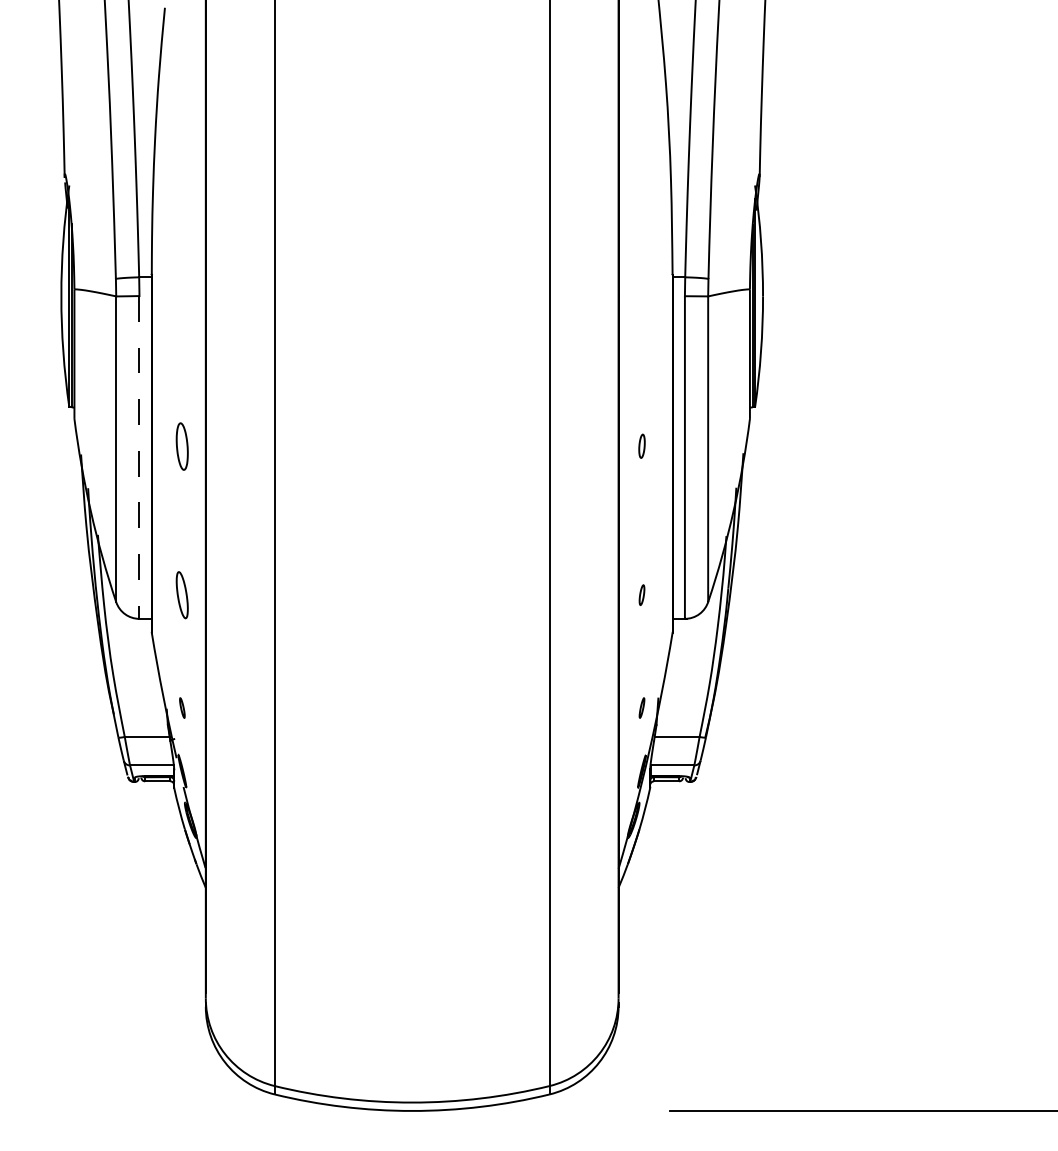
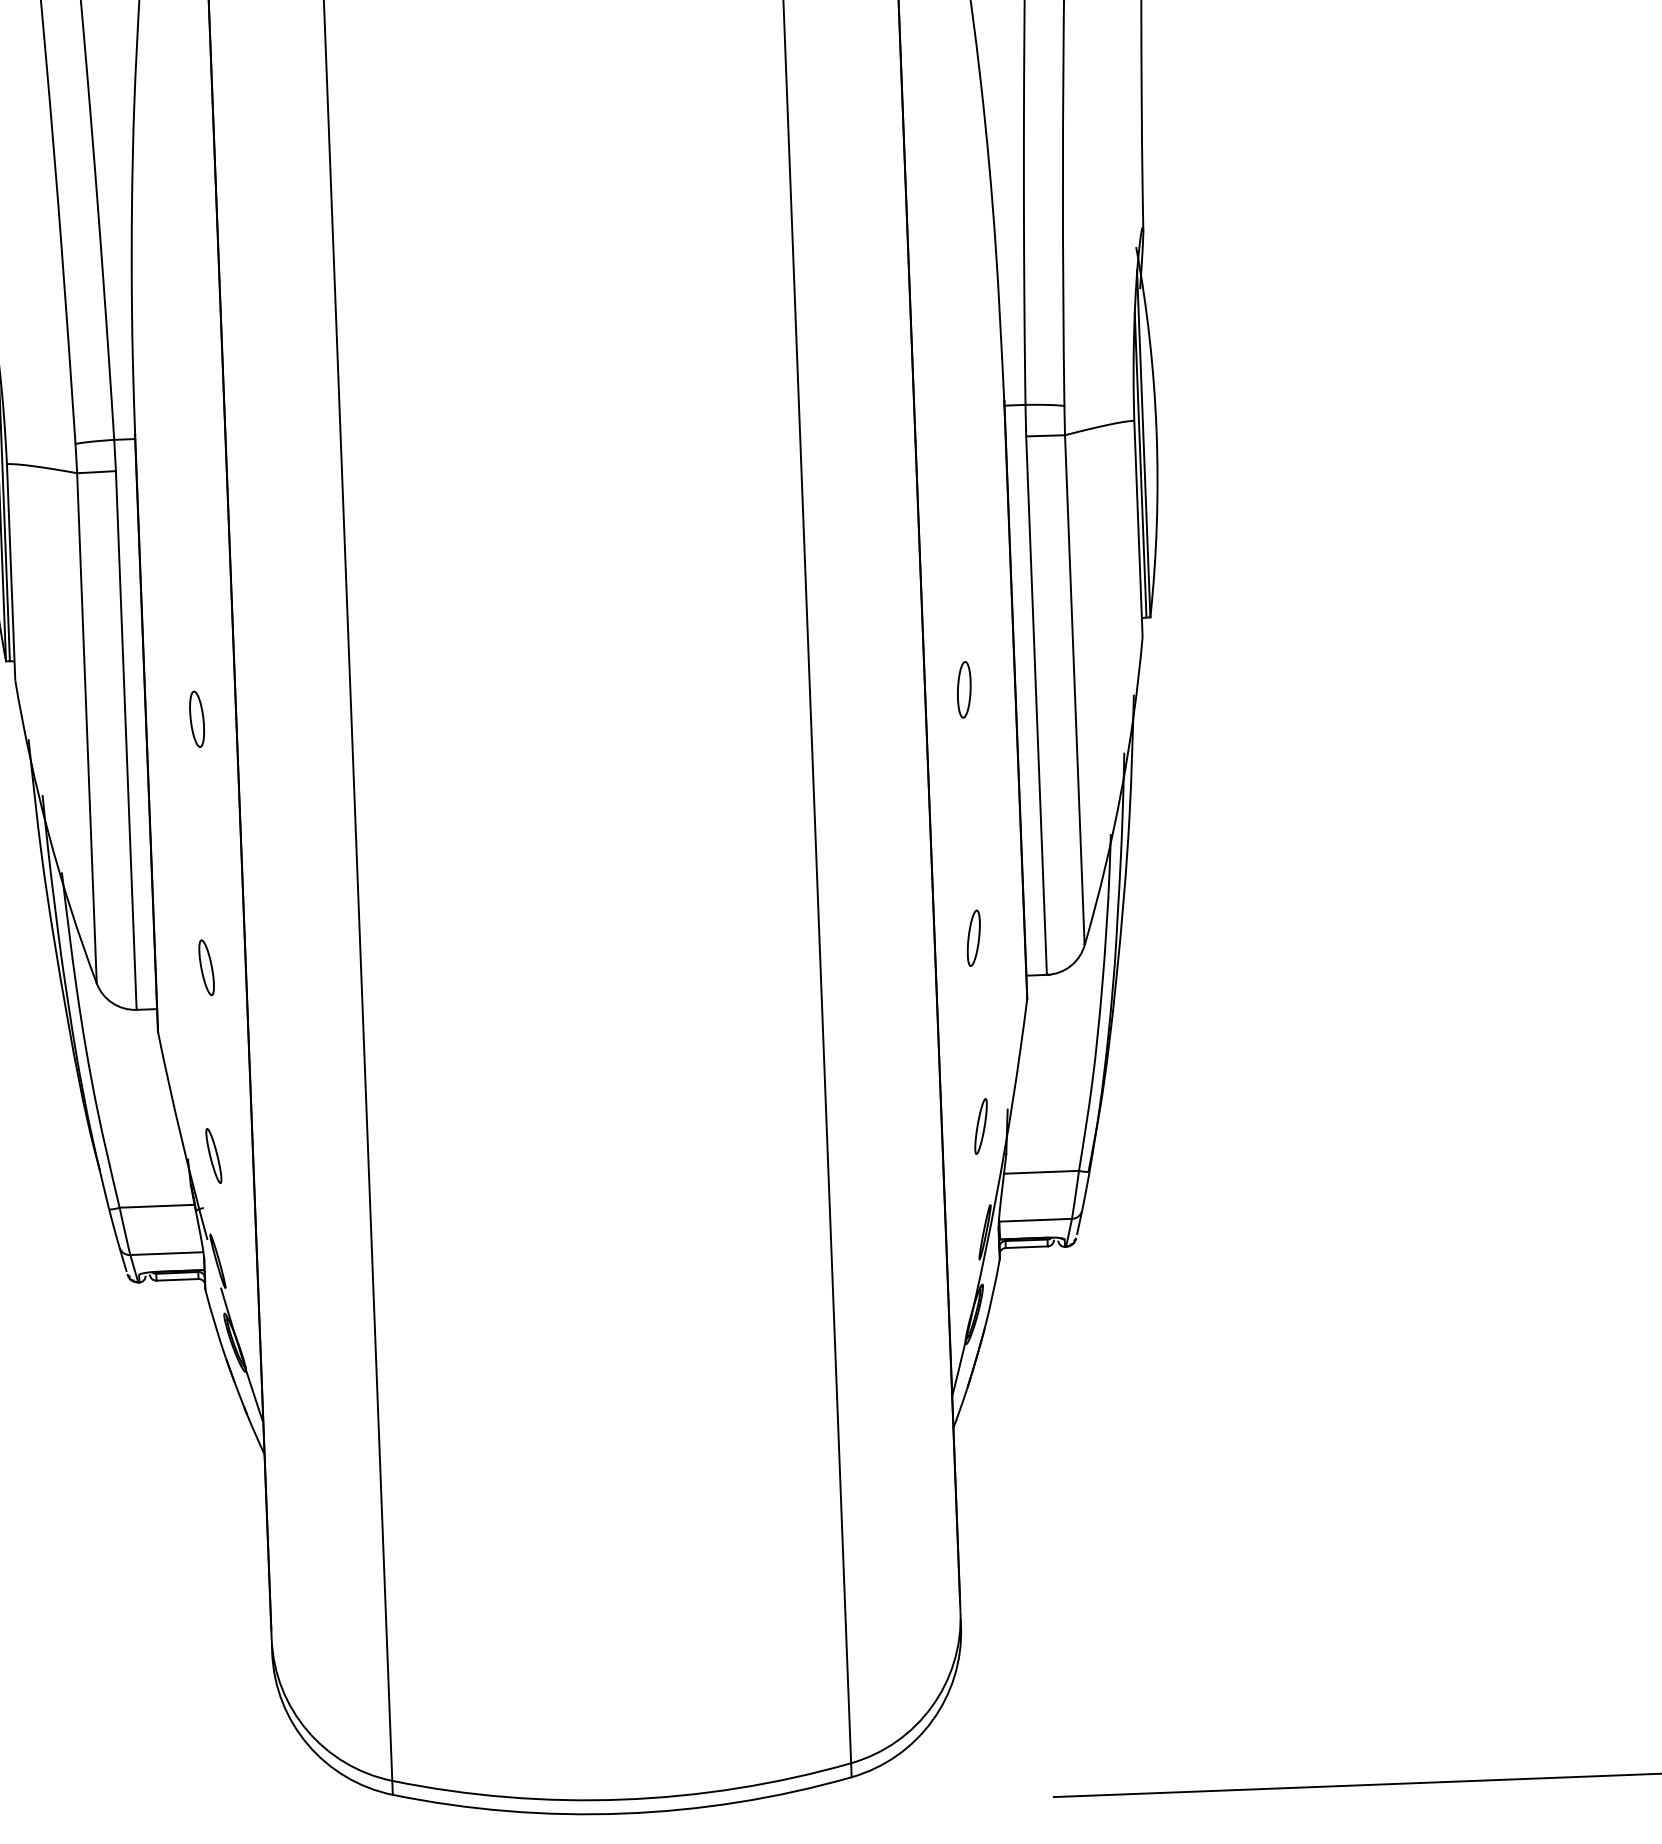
part: (182, 445) -> (197, 717), size x0.71
part: (641, 445) -> (963, 688), size x1.43
line: (139, 457) -> (126, 740), dashed -> solid
part: (641, 594) -> (972, 936), size x1.67
part: (182, 595) -> (206, 968), size x0.71
part: (182, 707) -> (214, 1154), size x1.67
part: (641, 707) -> (980, 1125), size x1.67

